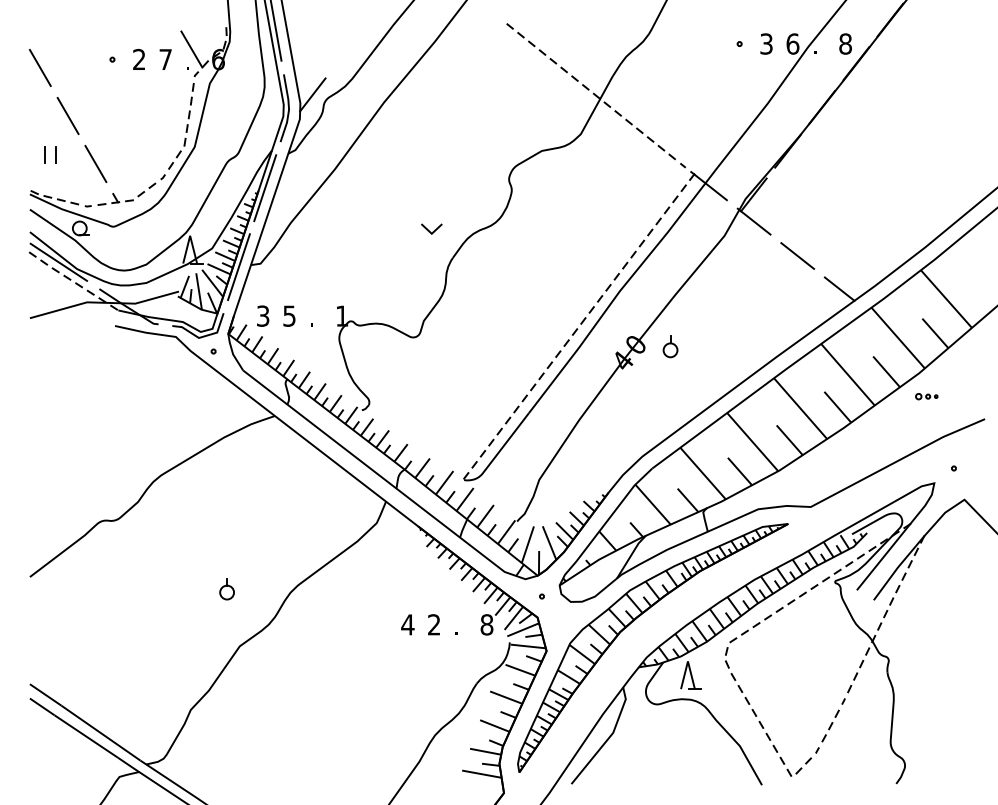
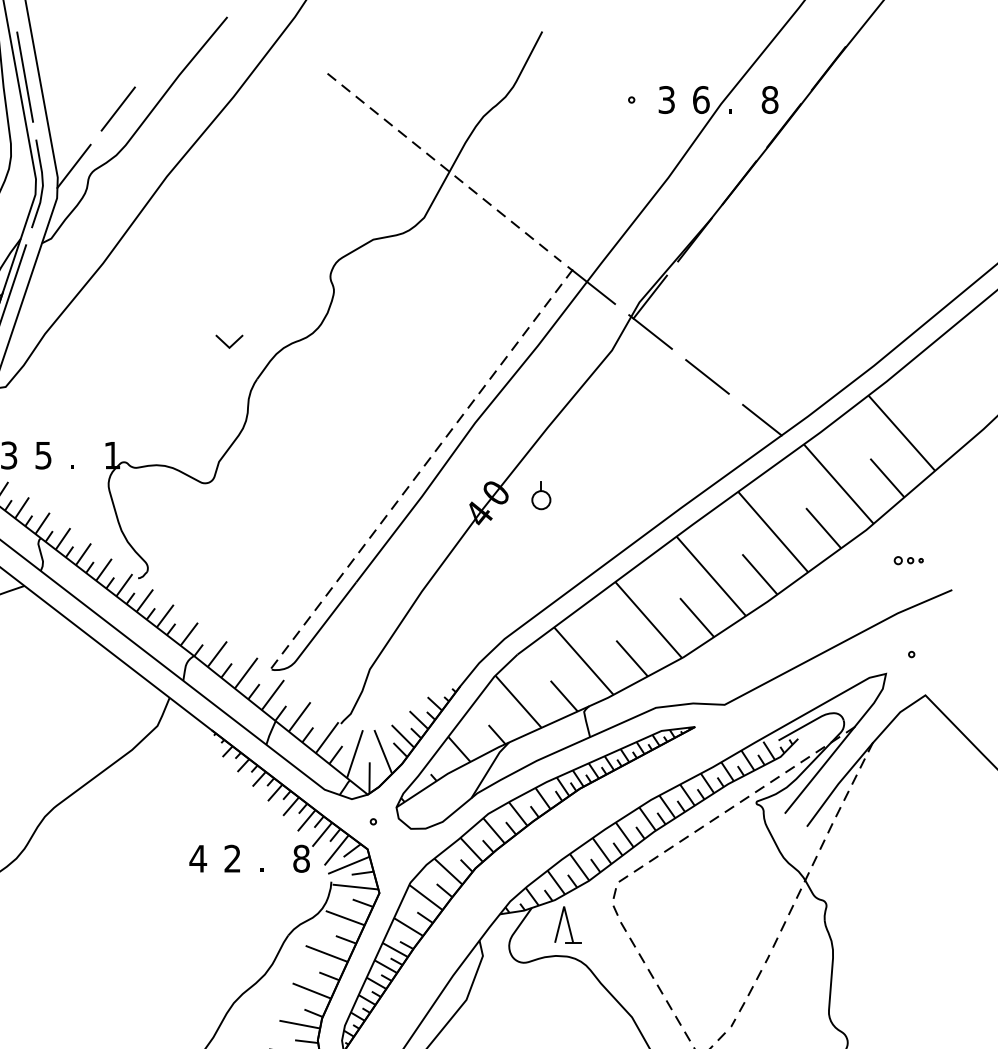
line: (346, 50) -> (118, 108), added
part: (926, 396) -> (908, 560), moved

